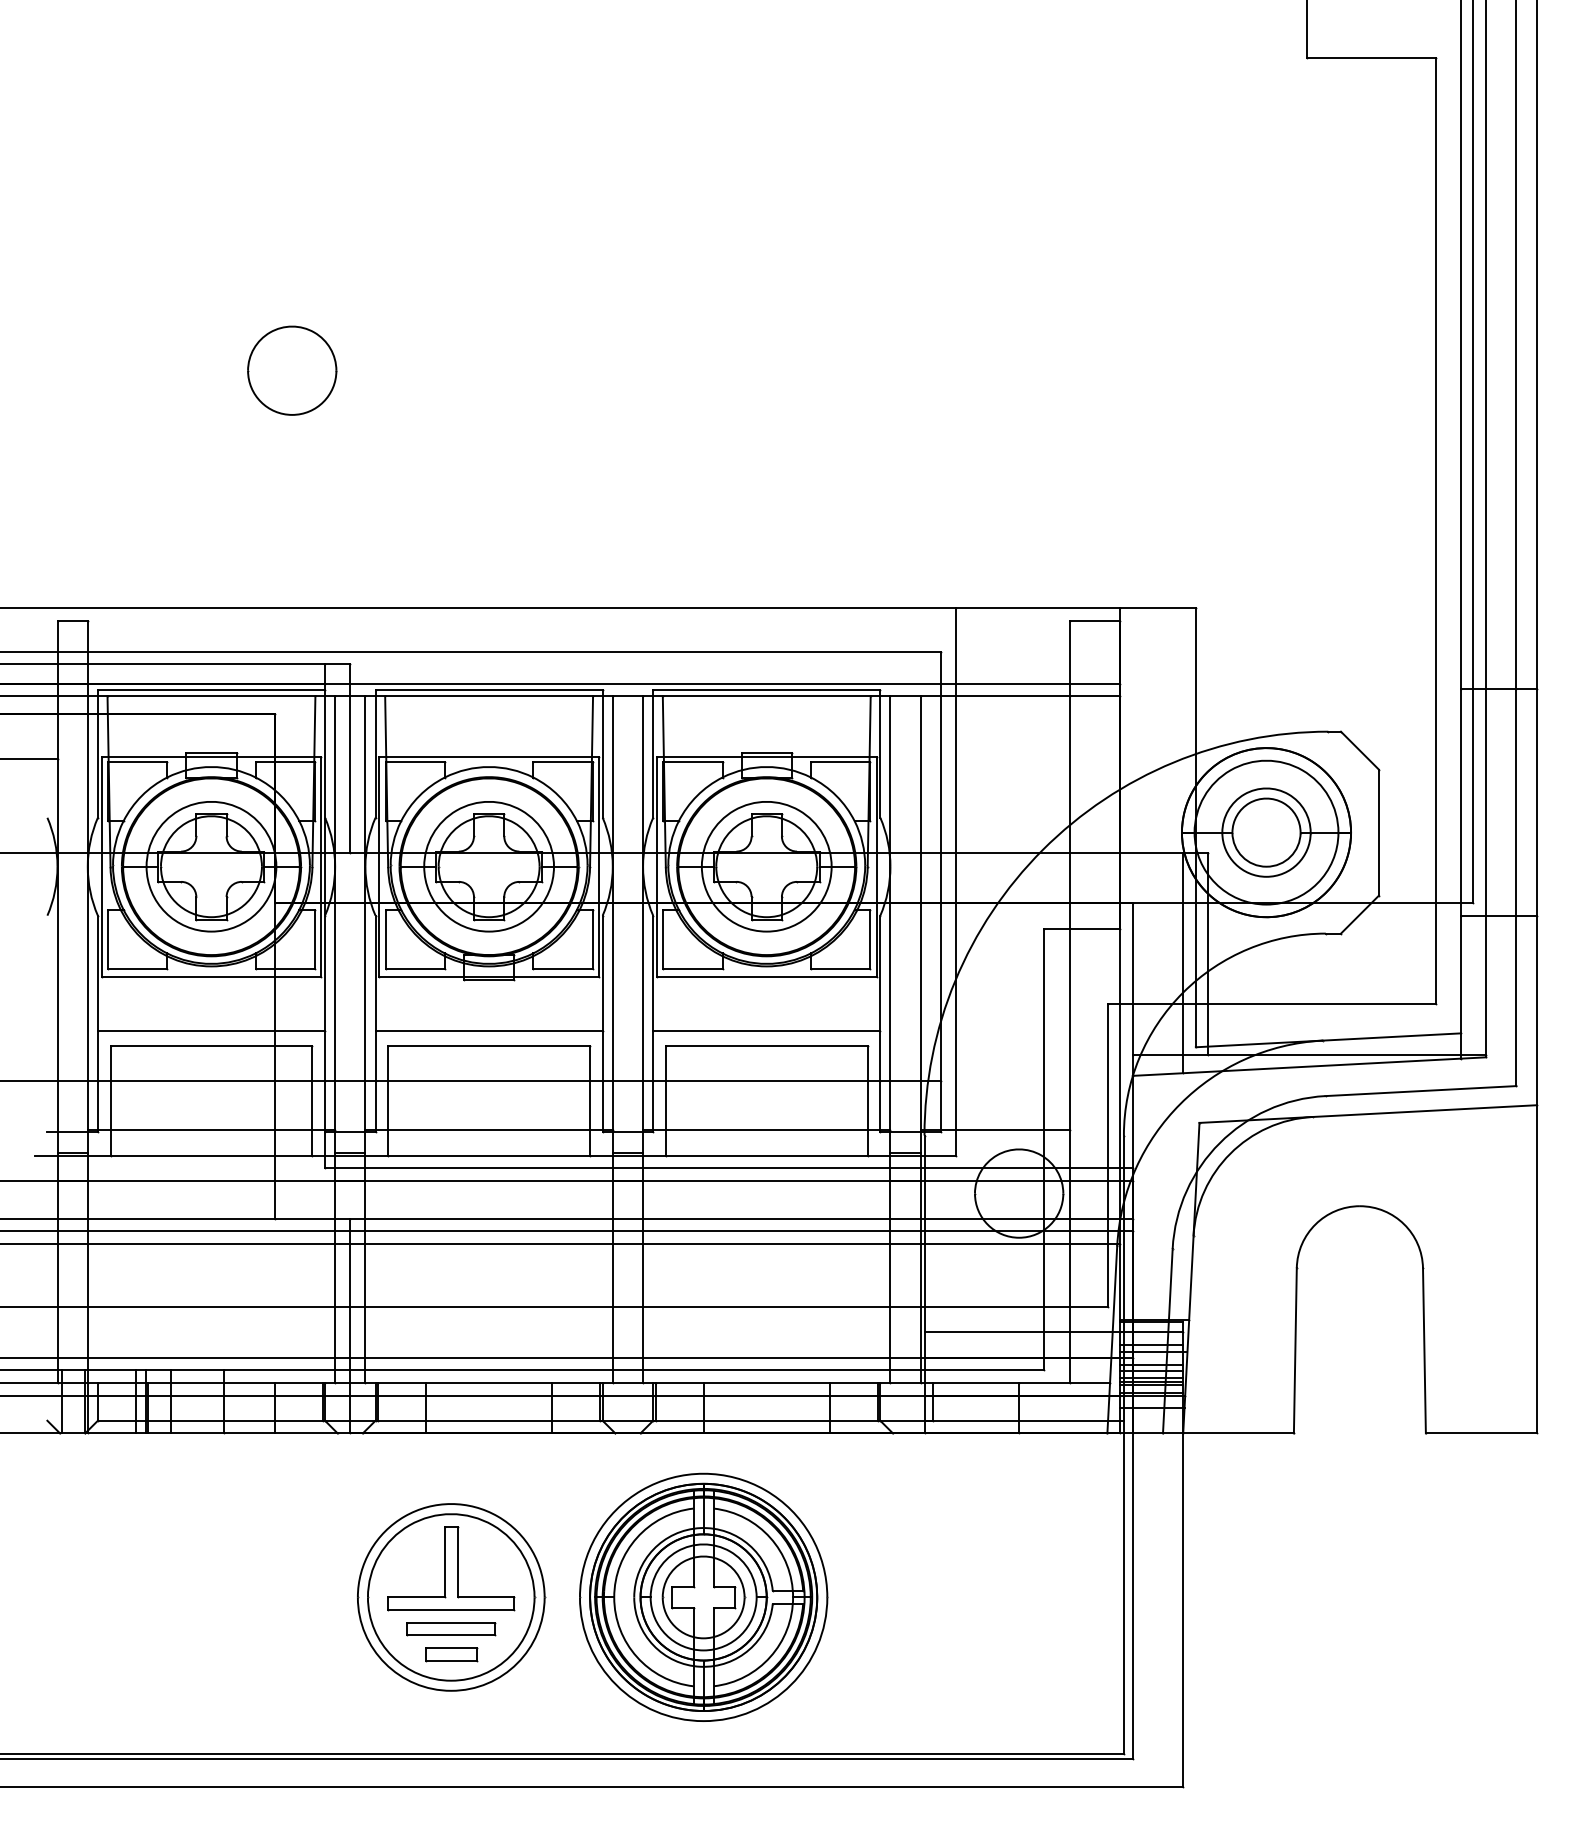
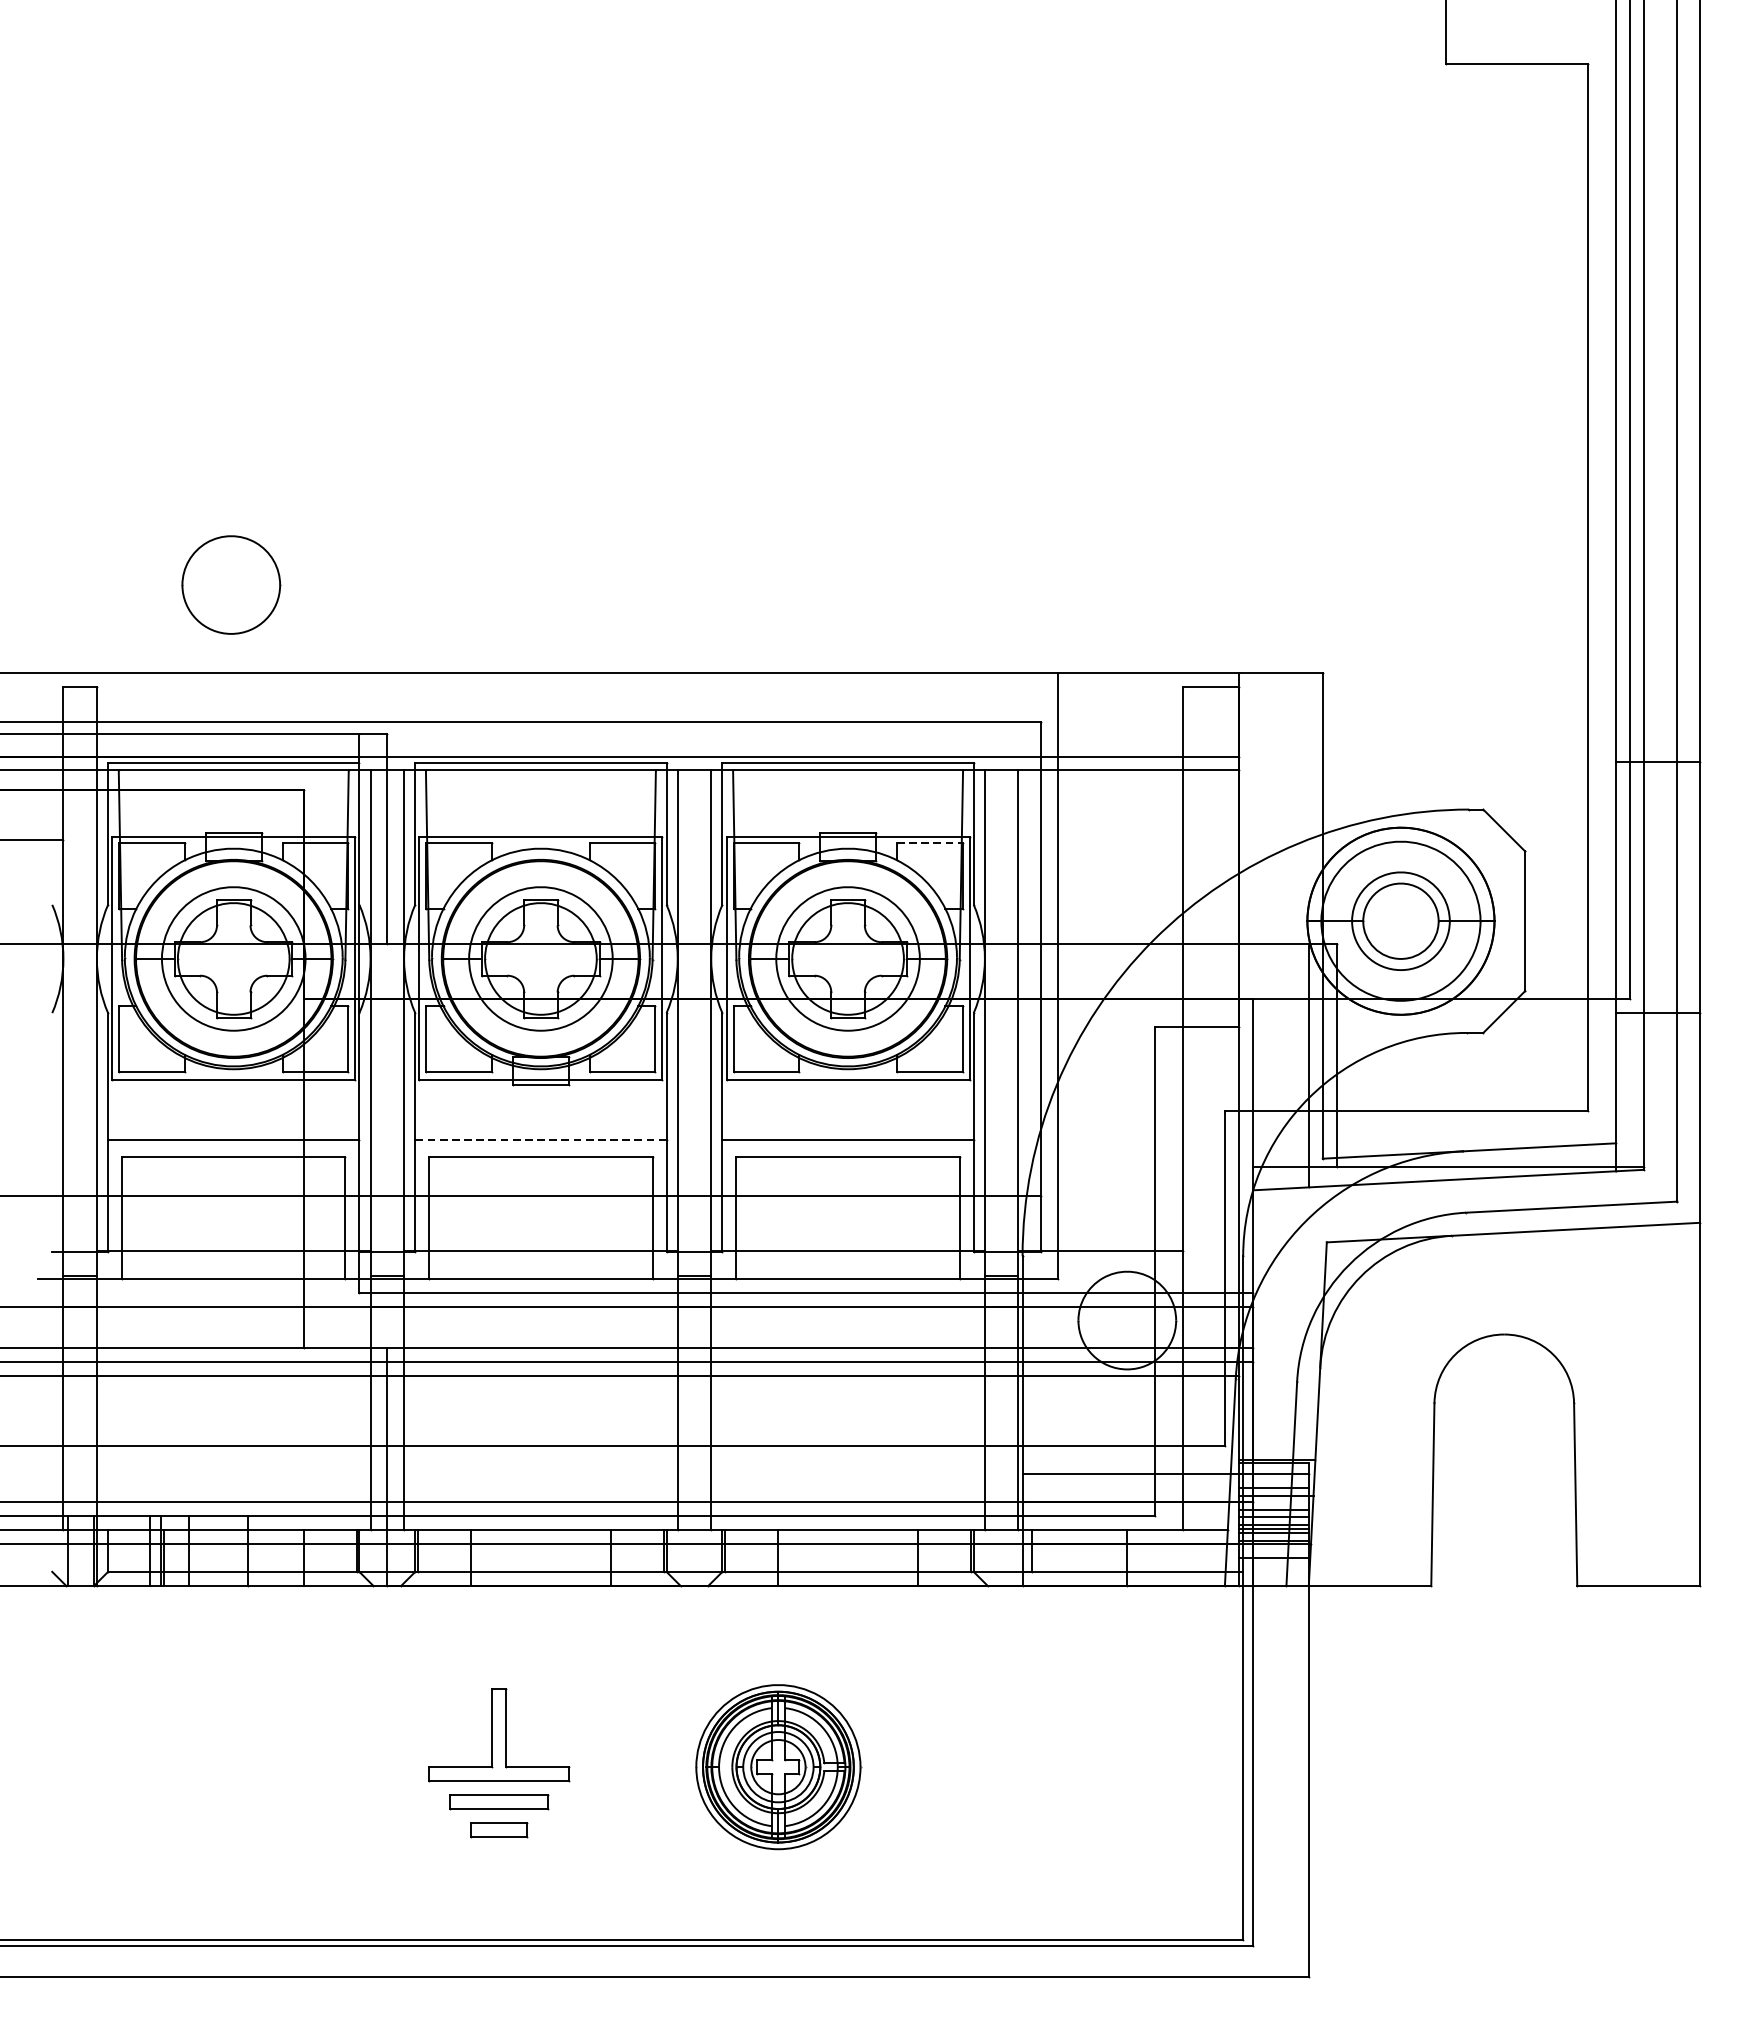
part: (292, 370) -> (231, 584), moved
line: (840, 761) -> (929, 842), solid -> dashed
line: (489, 1030) -> (541, 1140), solid -> dashed
part: (703, 1596) -> (778, 1766), size x0.6
part: (451, 1597) -> (499, 1767), removed

